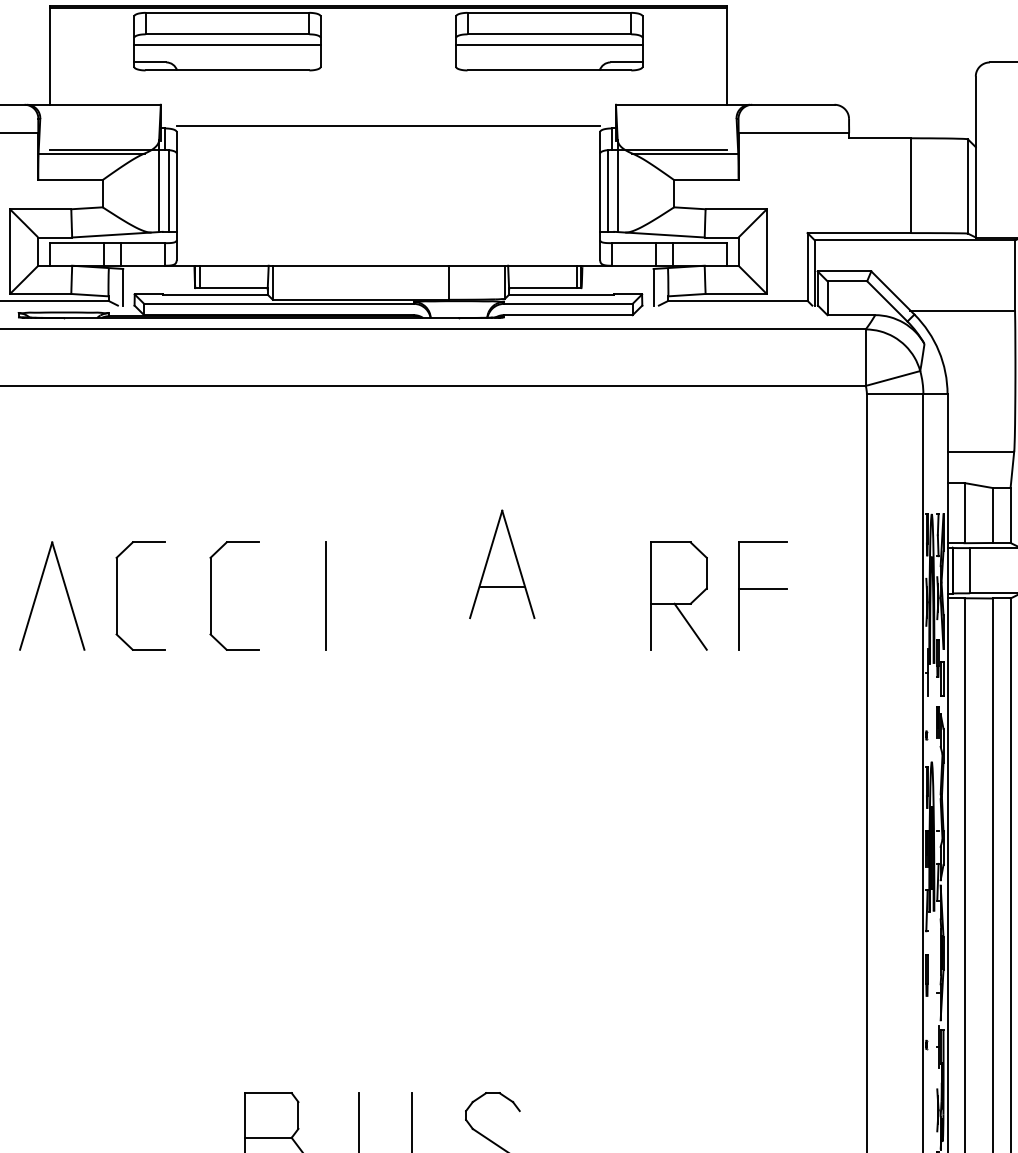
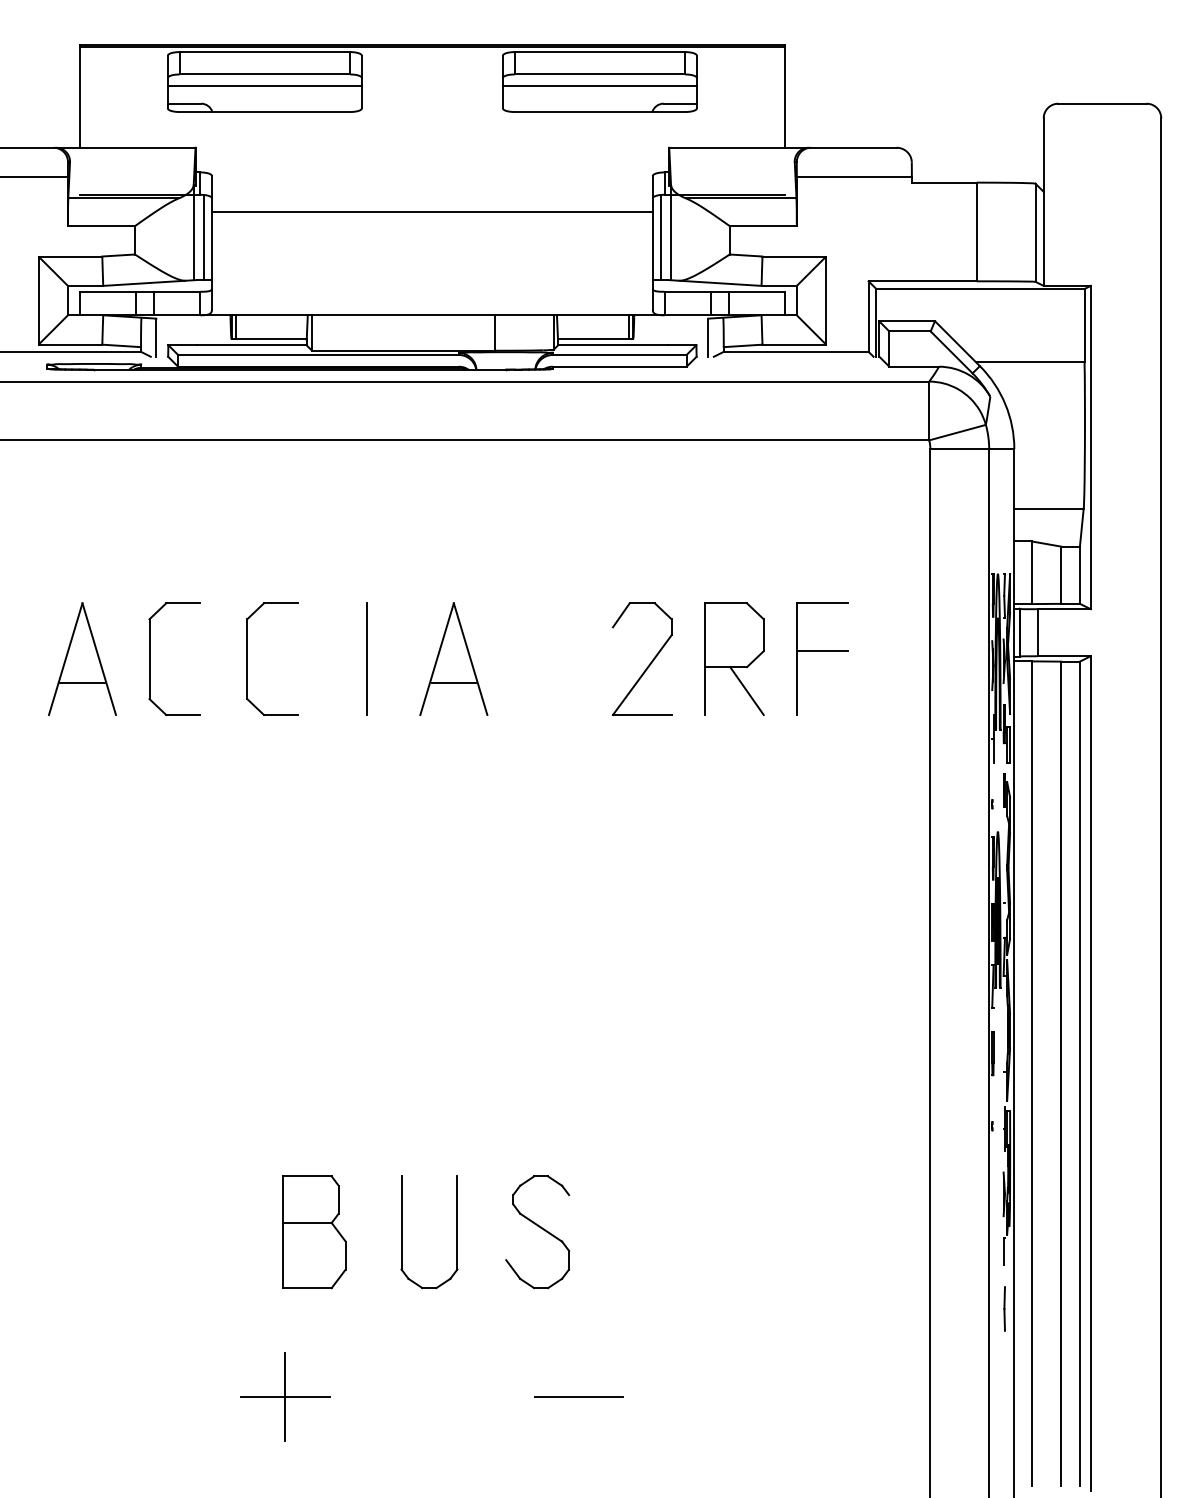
line: (387, 126) -> (431, 212), moved
part: (501, 563) -> (453, 658), moved
part: (596, 601) -> (648, 664), added
line: (52, 619) -> (82, 683), added

